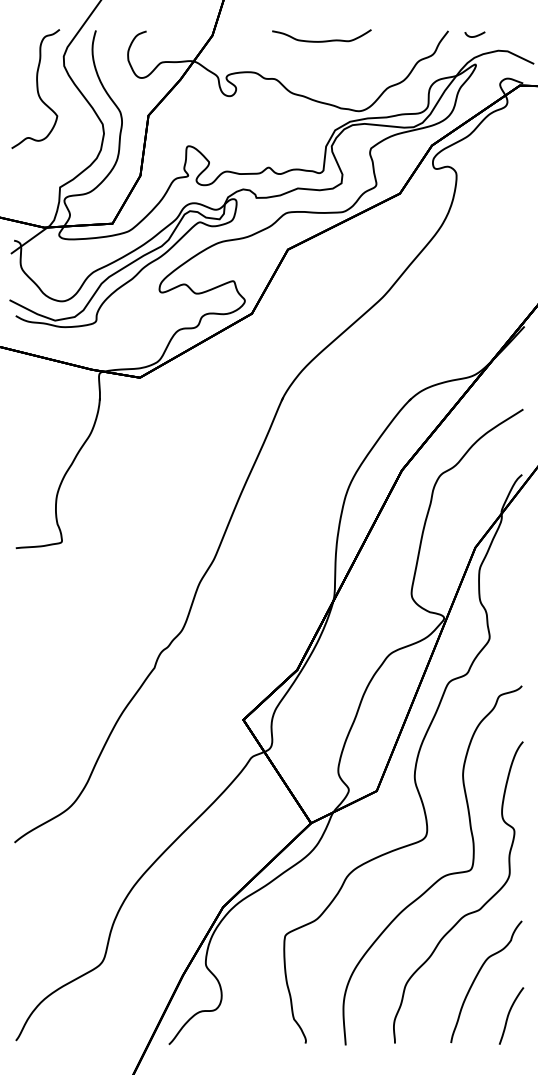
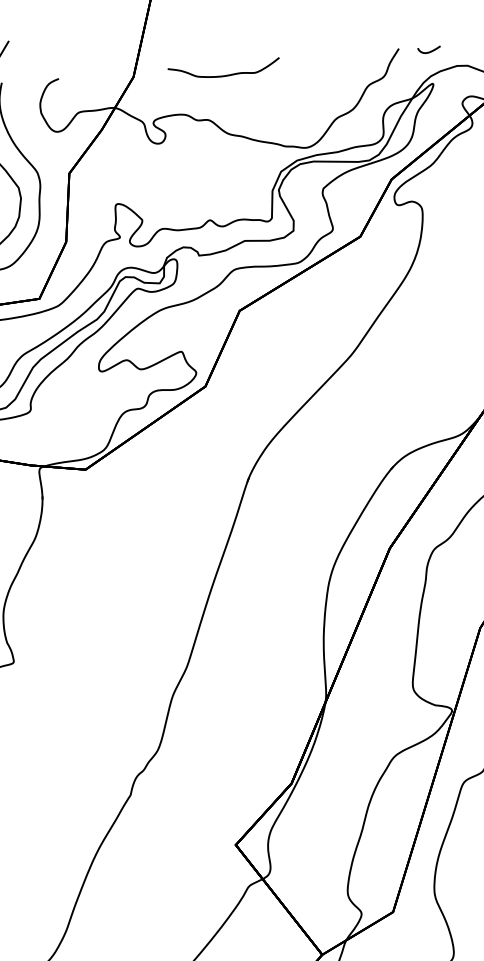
curve: (321, 40) -> (224, 74), moved

